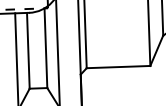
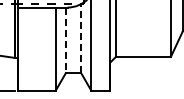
line: (46, 48) -> (81, 38), solid -> dashed
line: (27, 51) -> (65, 40), solid -> dashed

